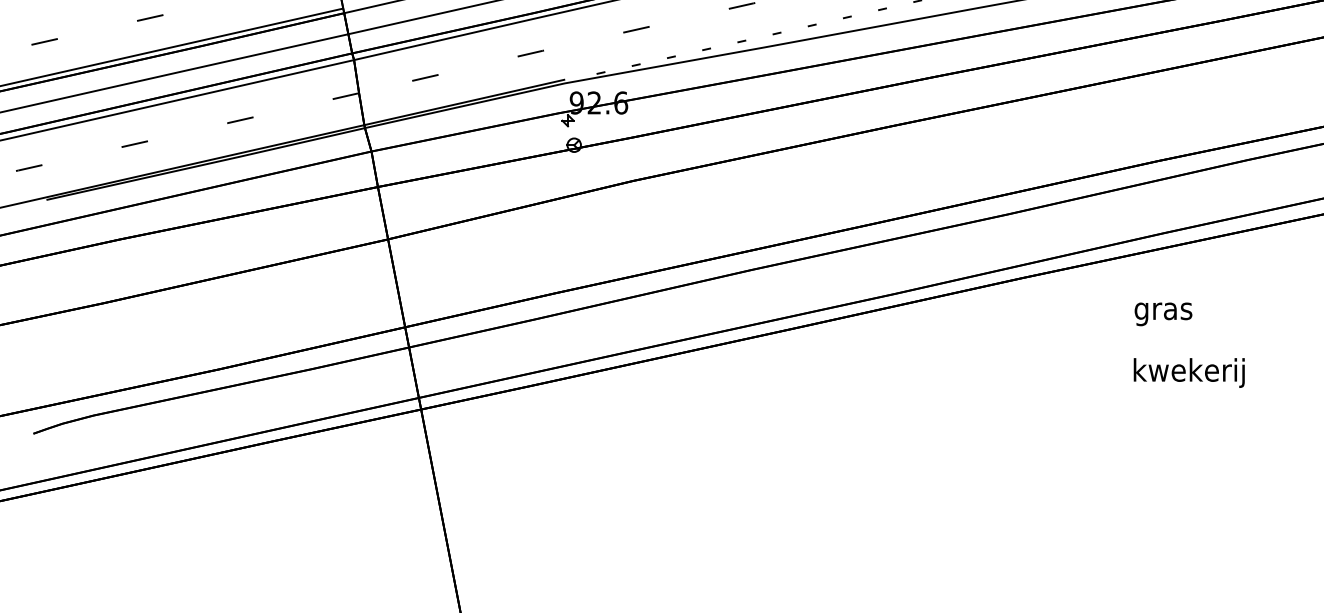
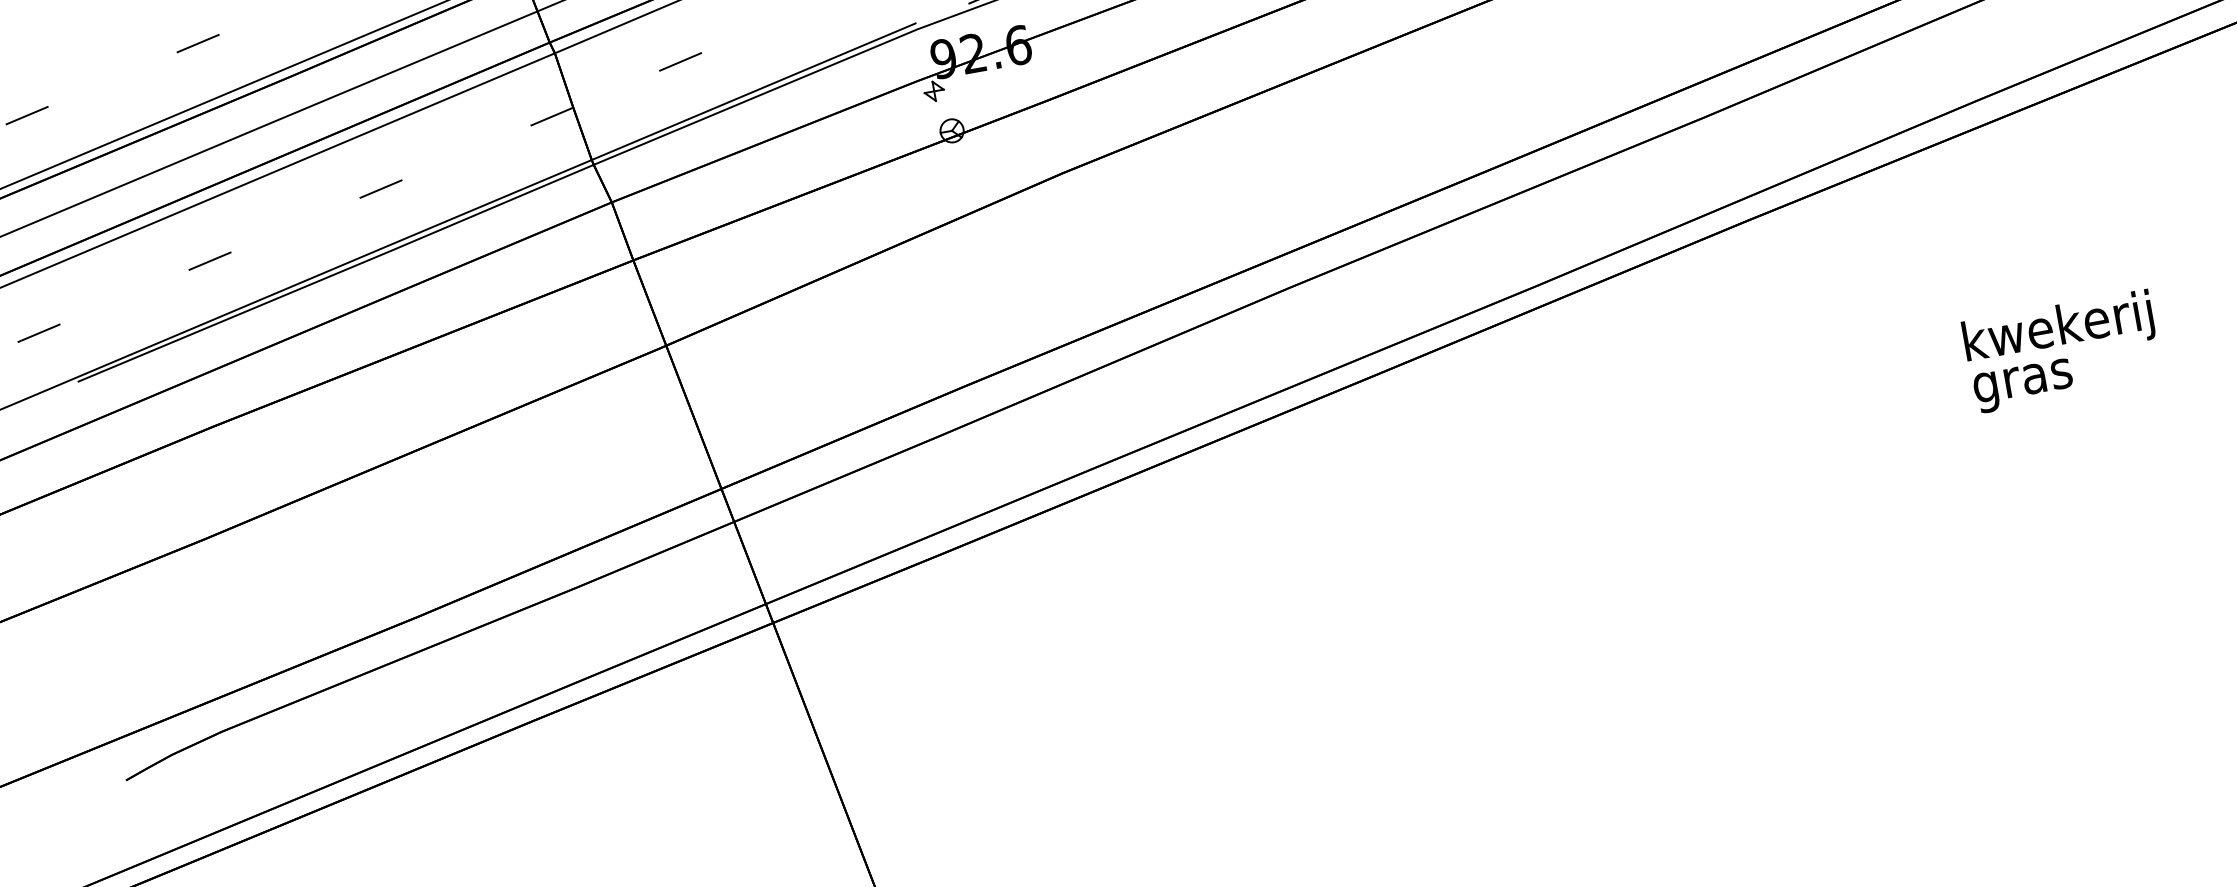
text: (1163, 314) -> (2023, 386), moved

